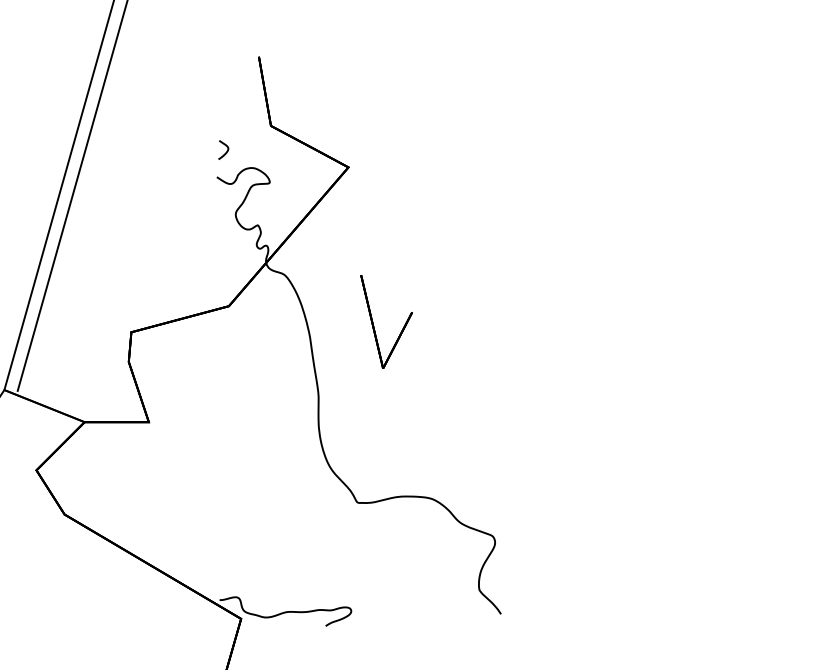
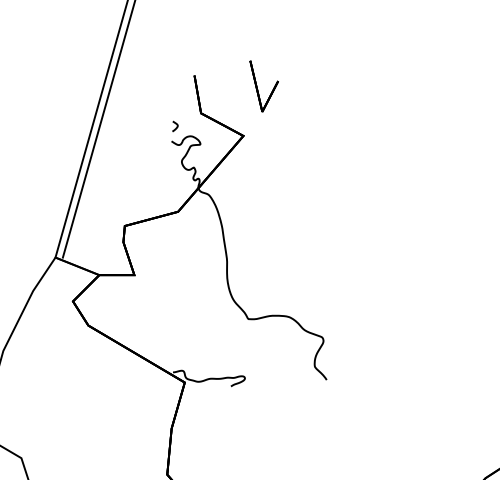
part: (385, 322) -> (263, 86), moved

